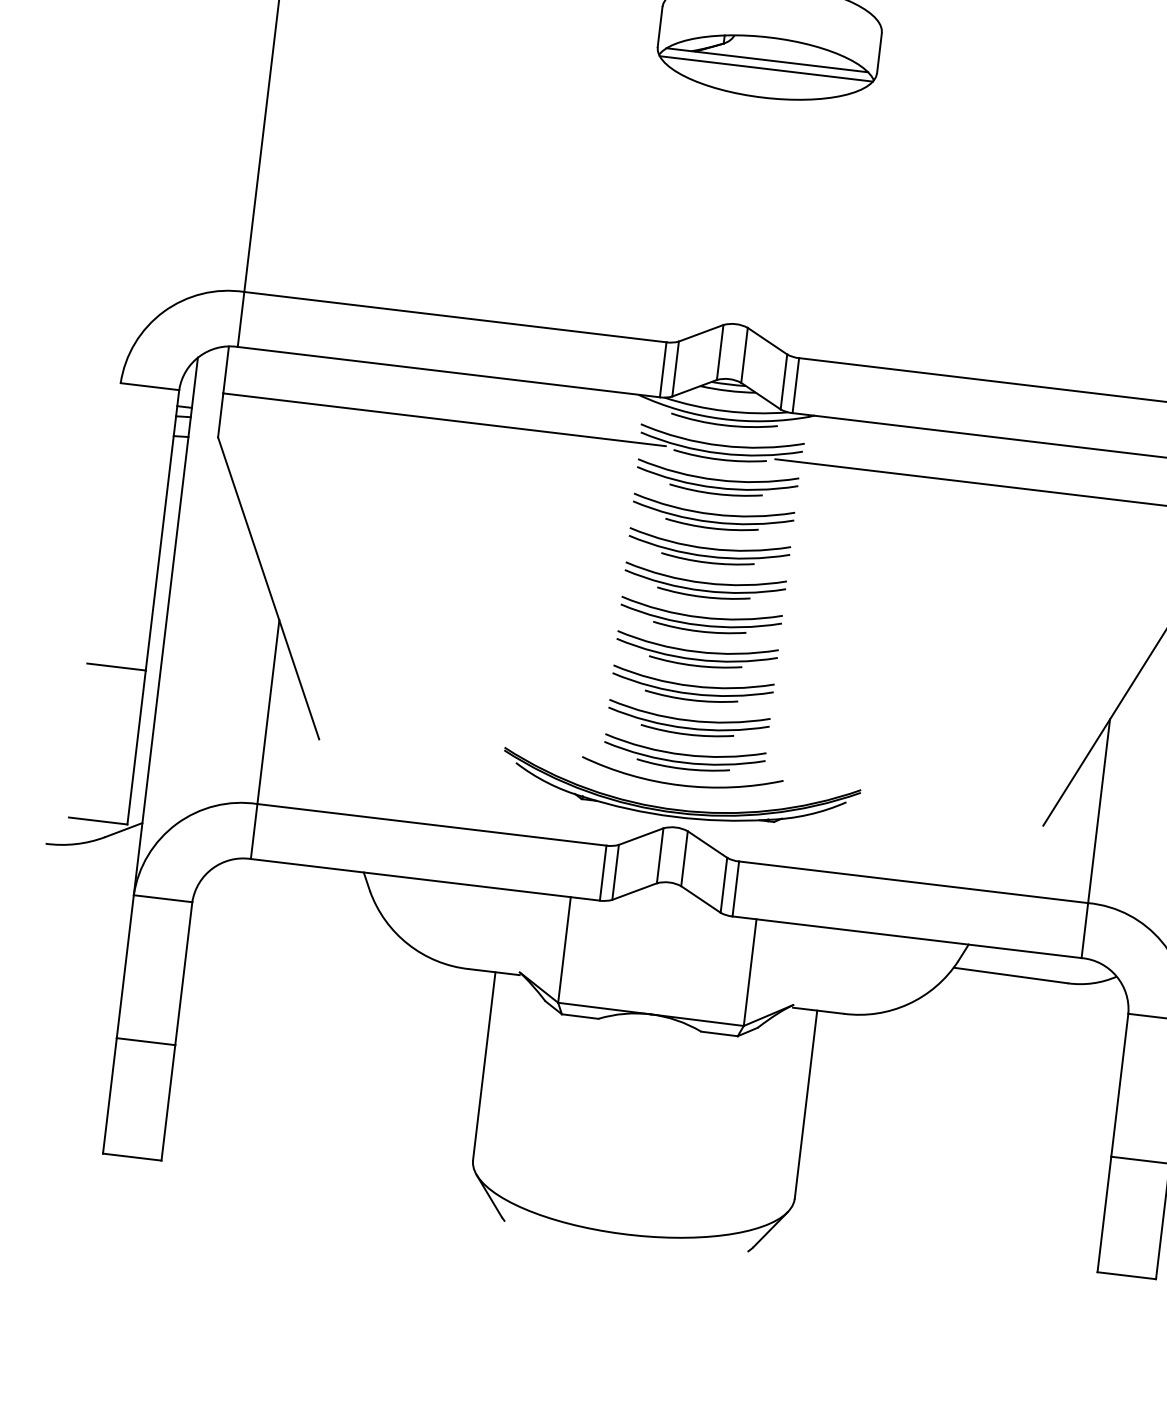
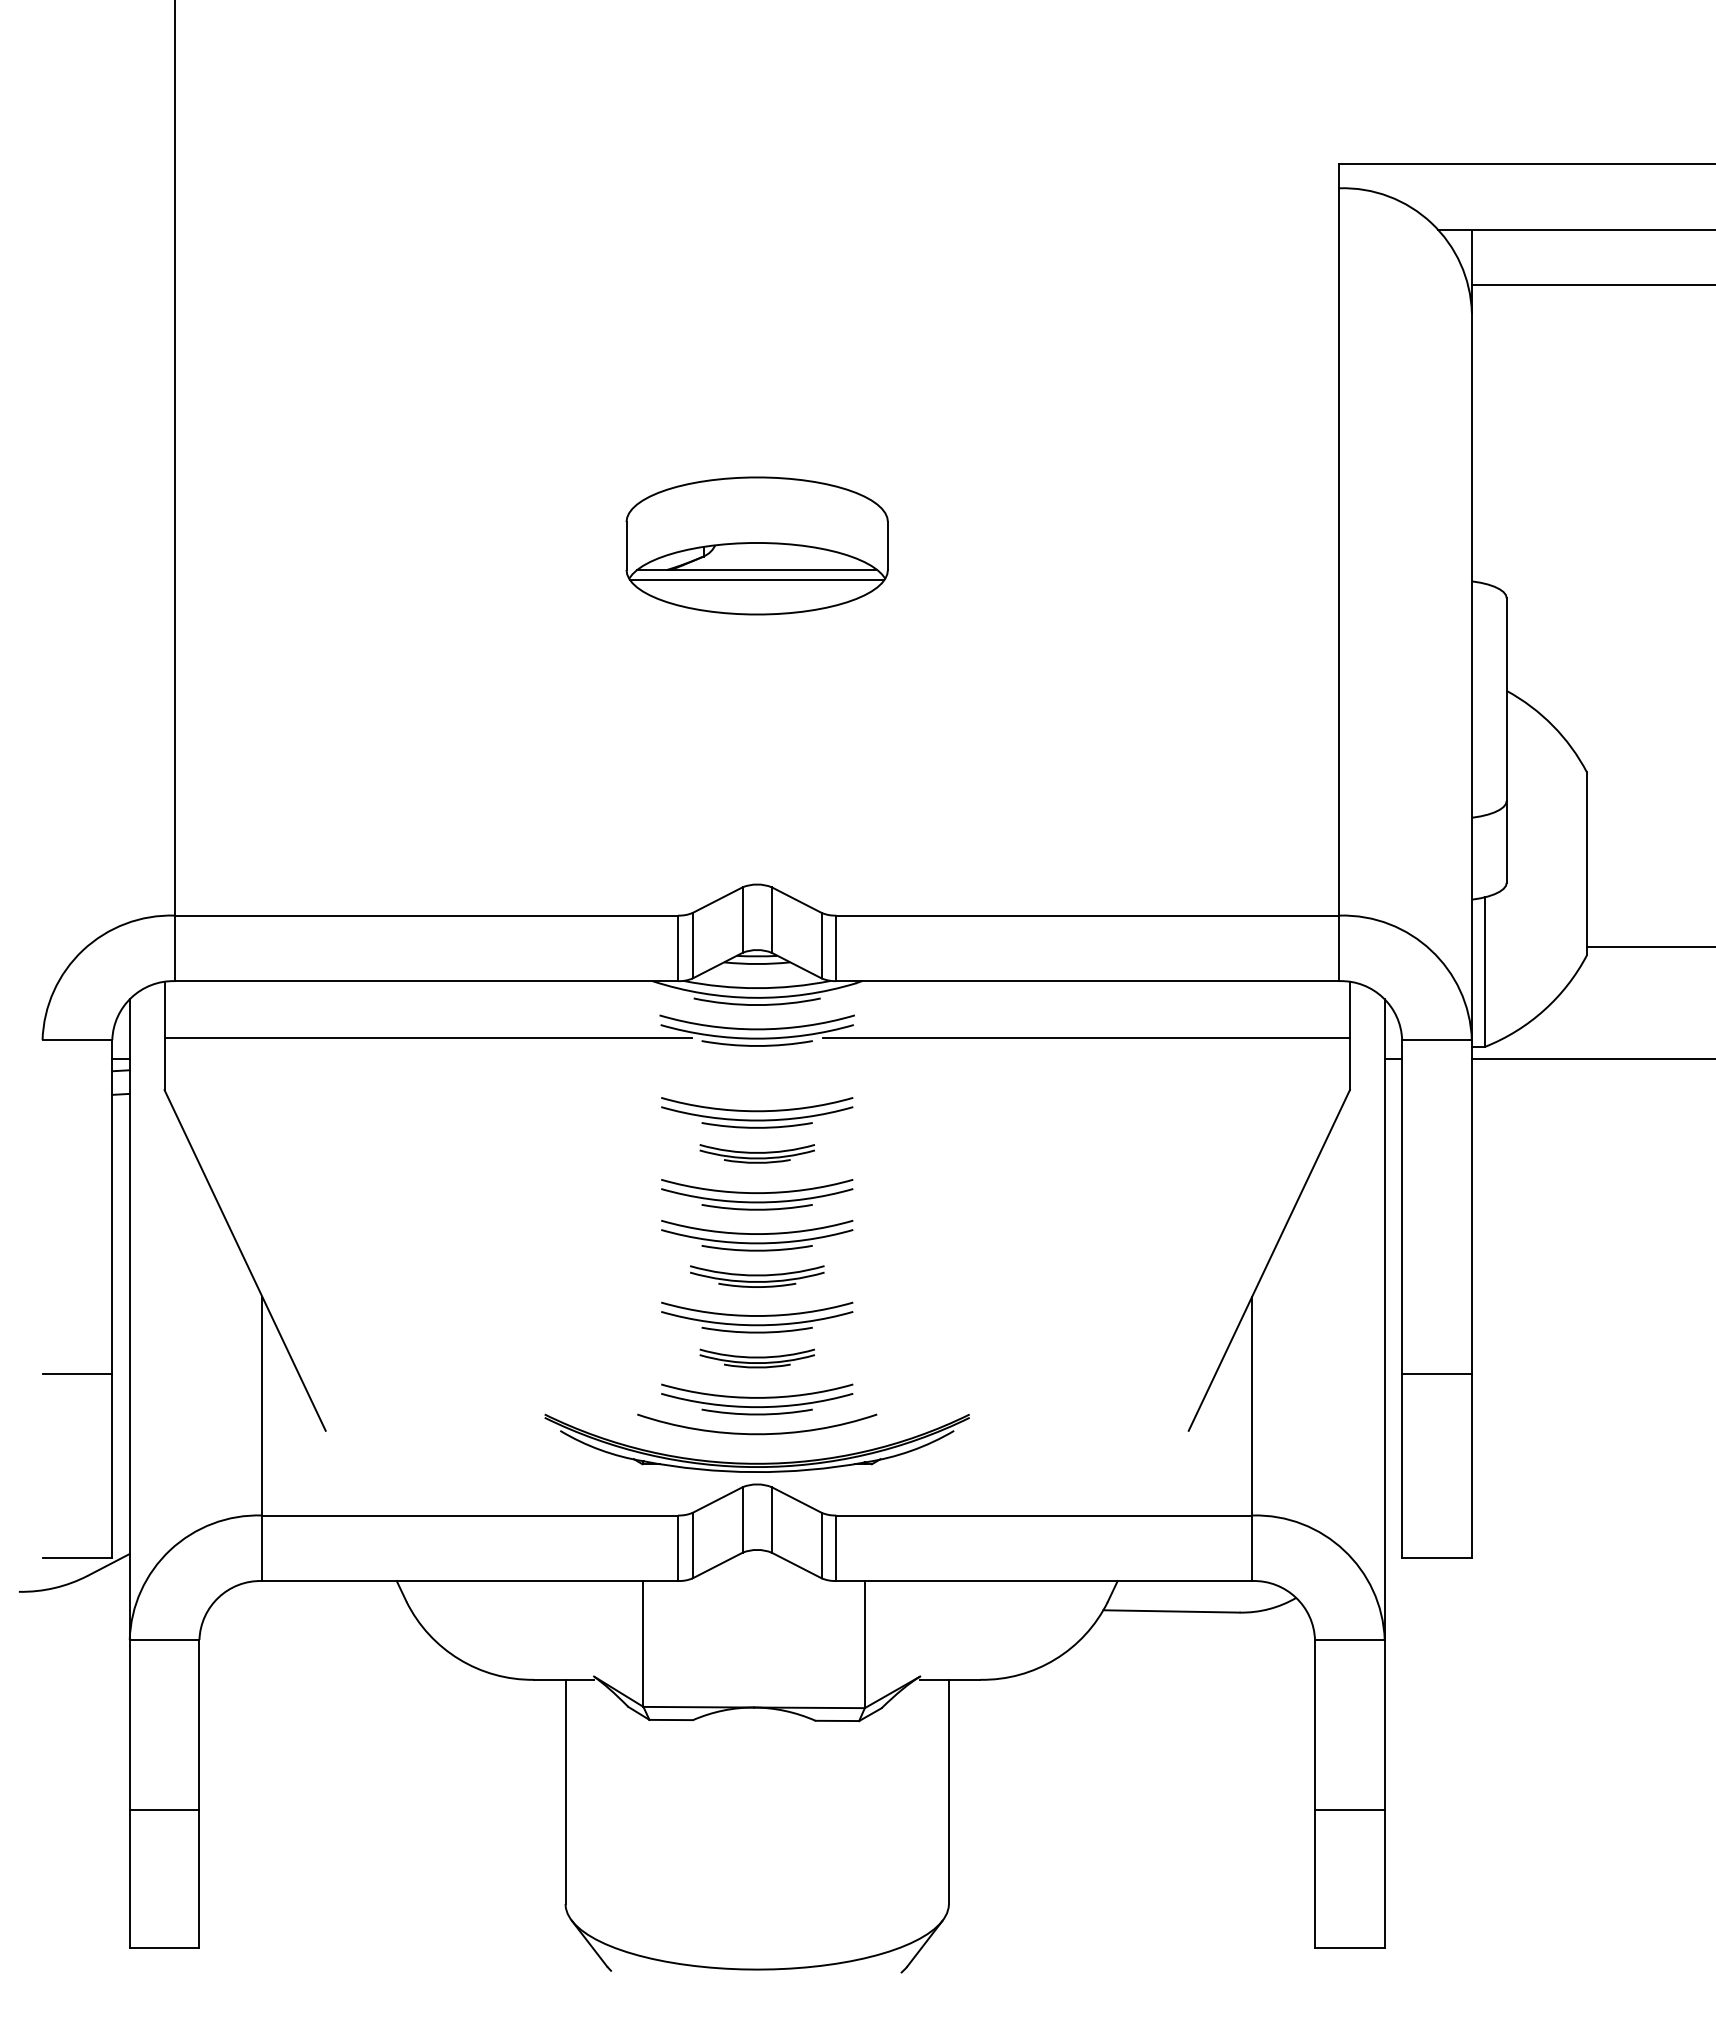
part: (717, 481) -> (757, 1071), removed
part: (709, 549) -> (757, 1153), size x0.6
part: (696, 653) -> (757, 1276), size x0.7
part: (688, 721) -> (757, 1358), size x0.6

